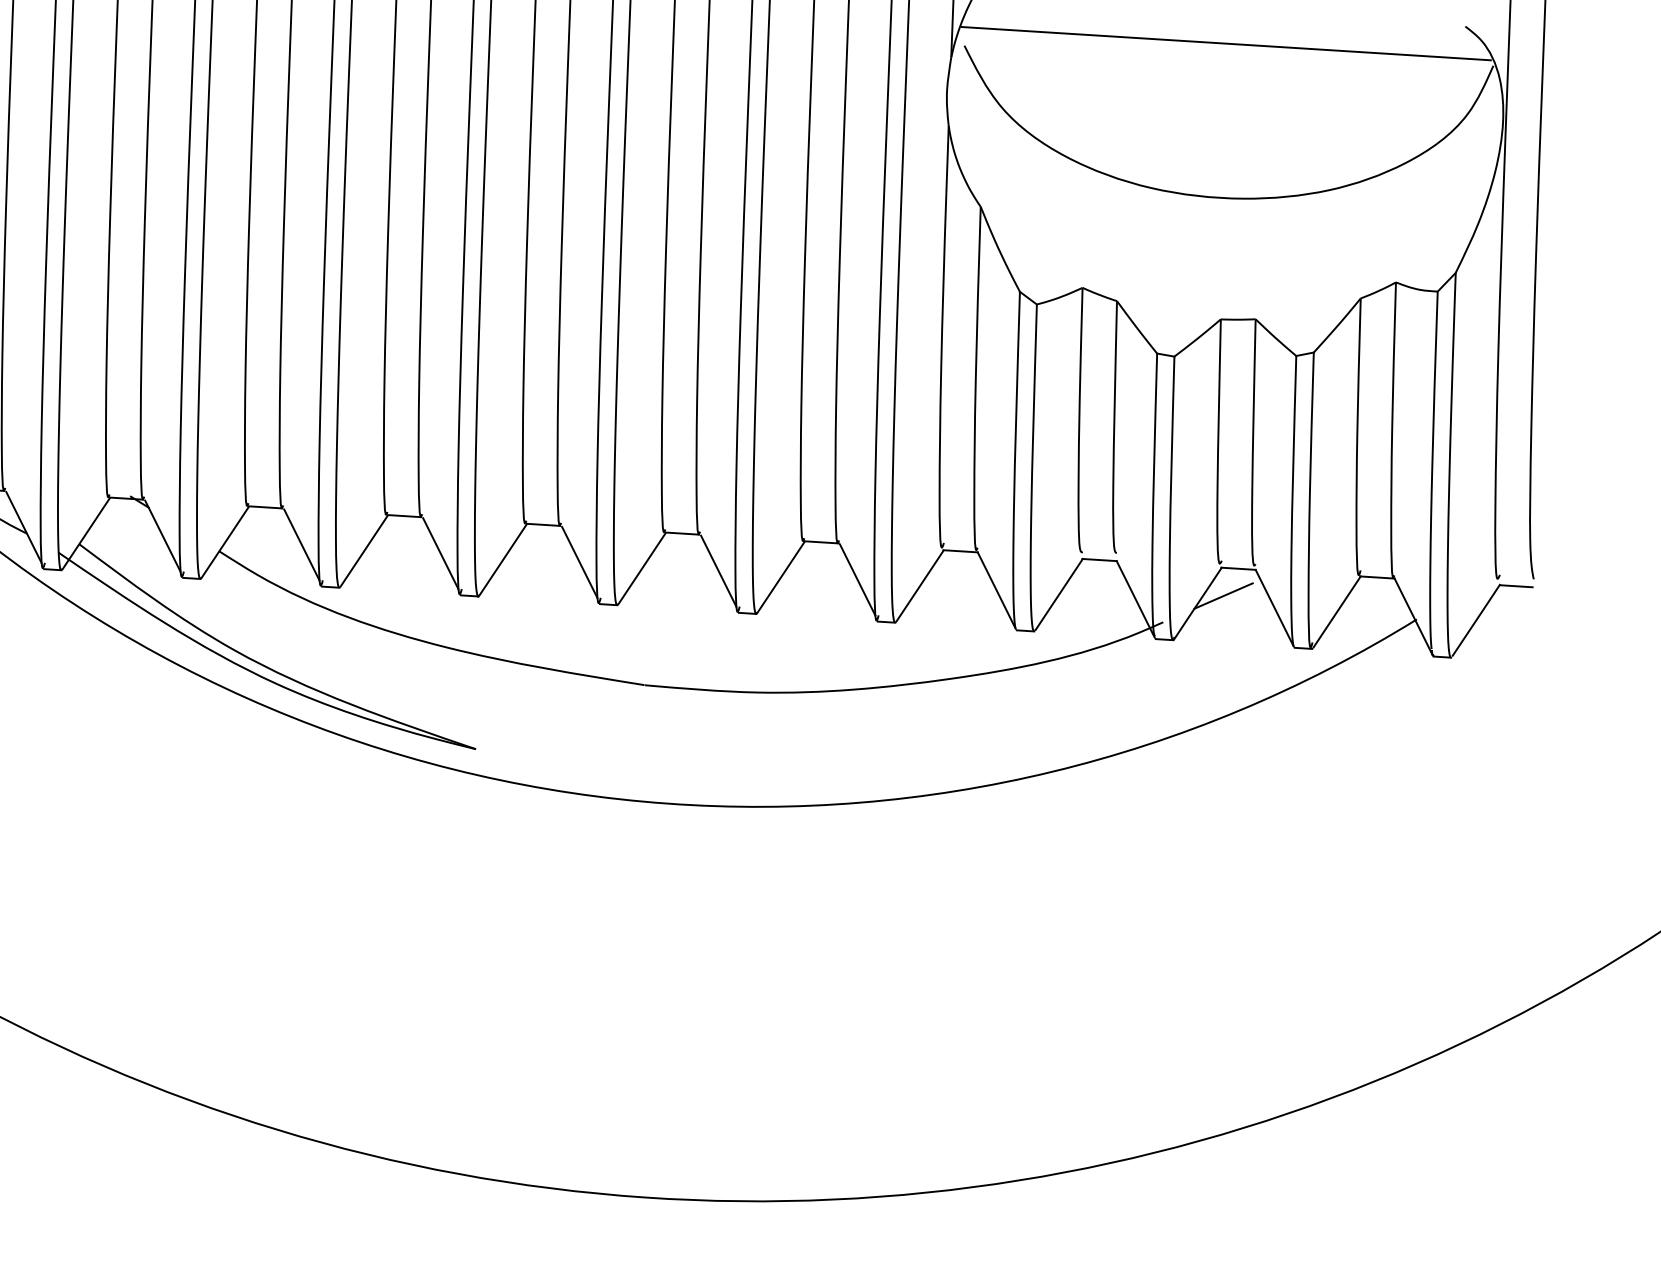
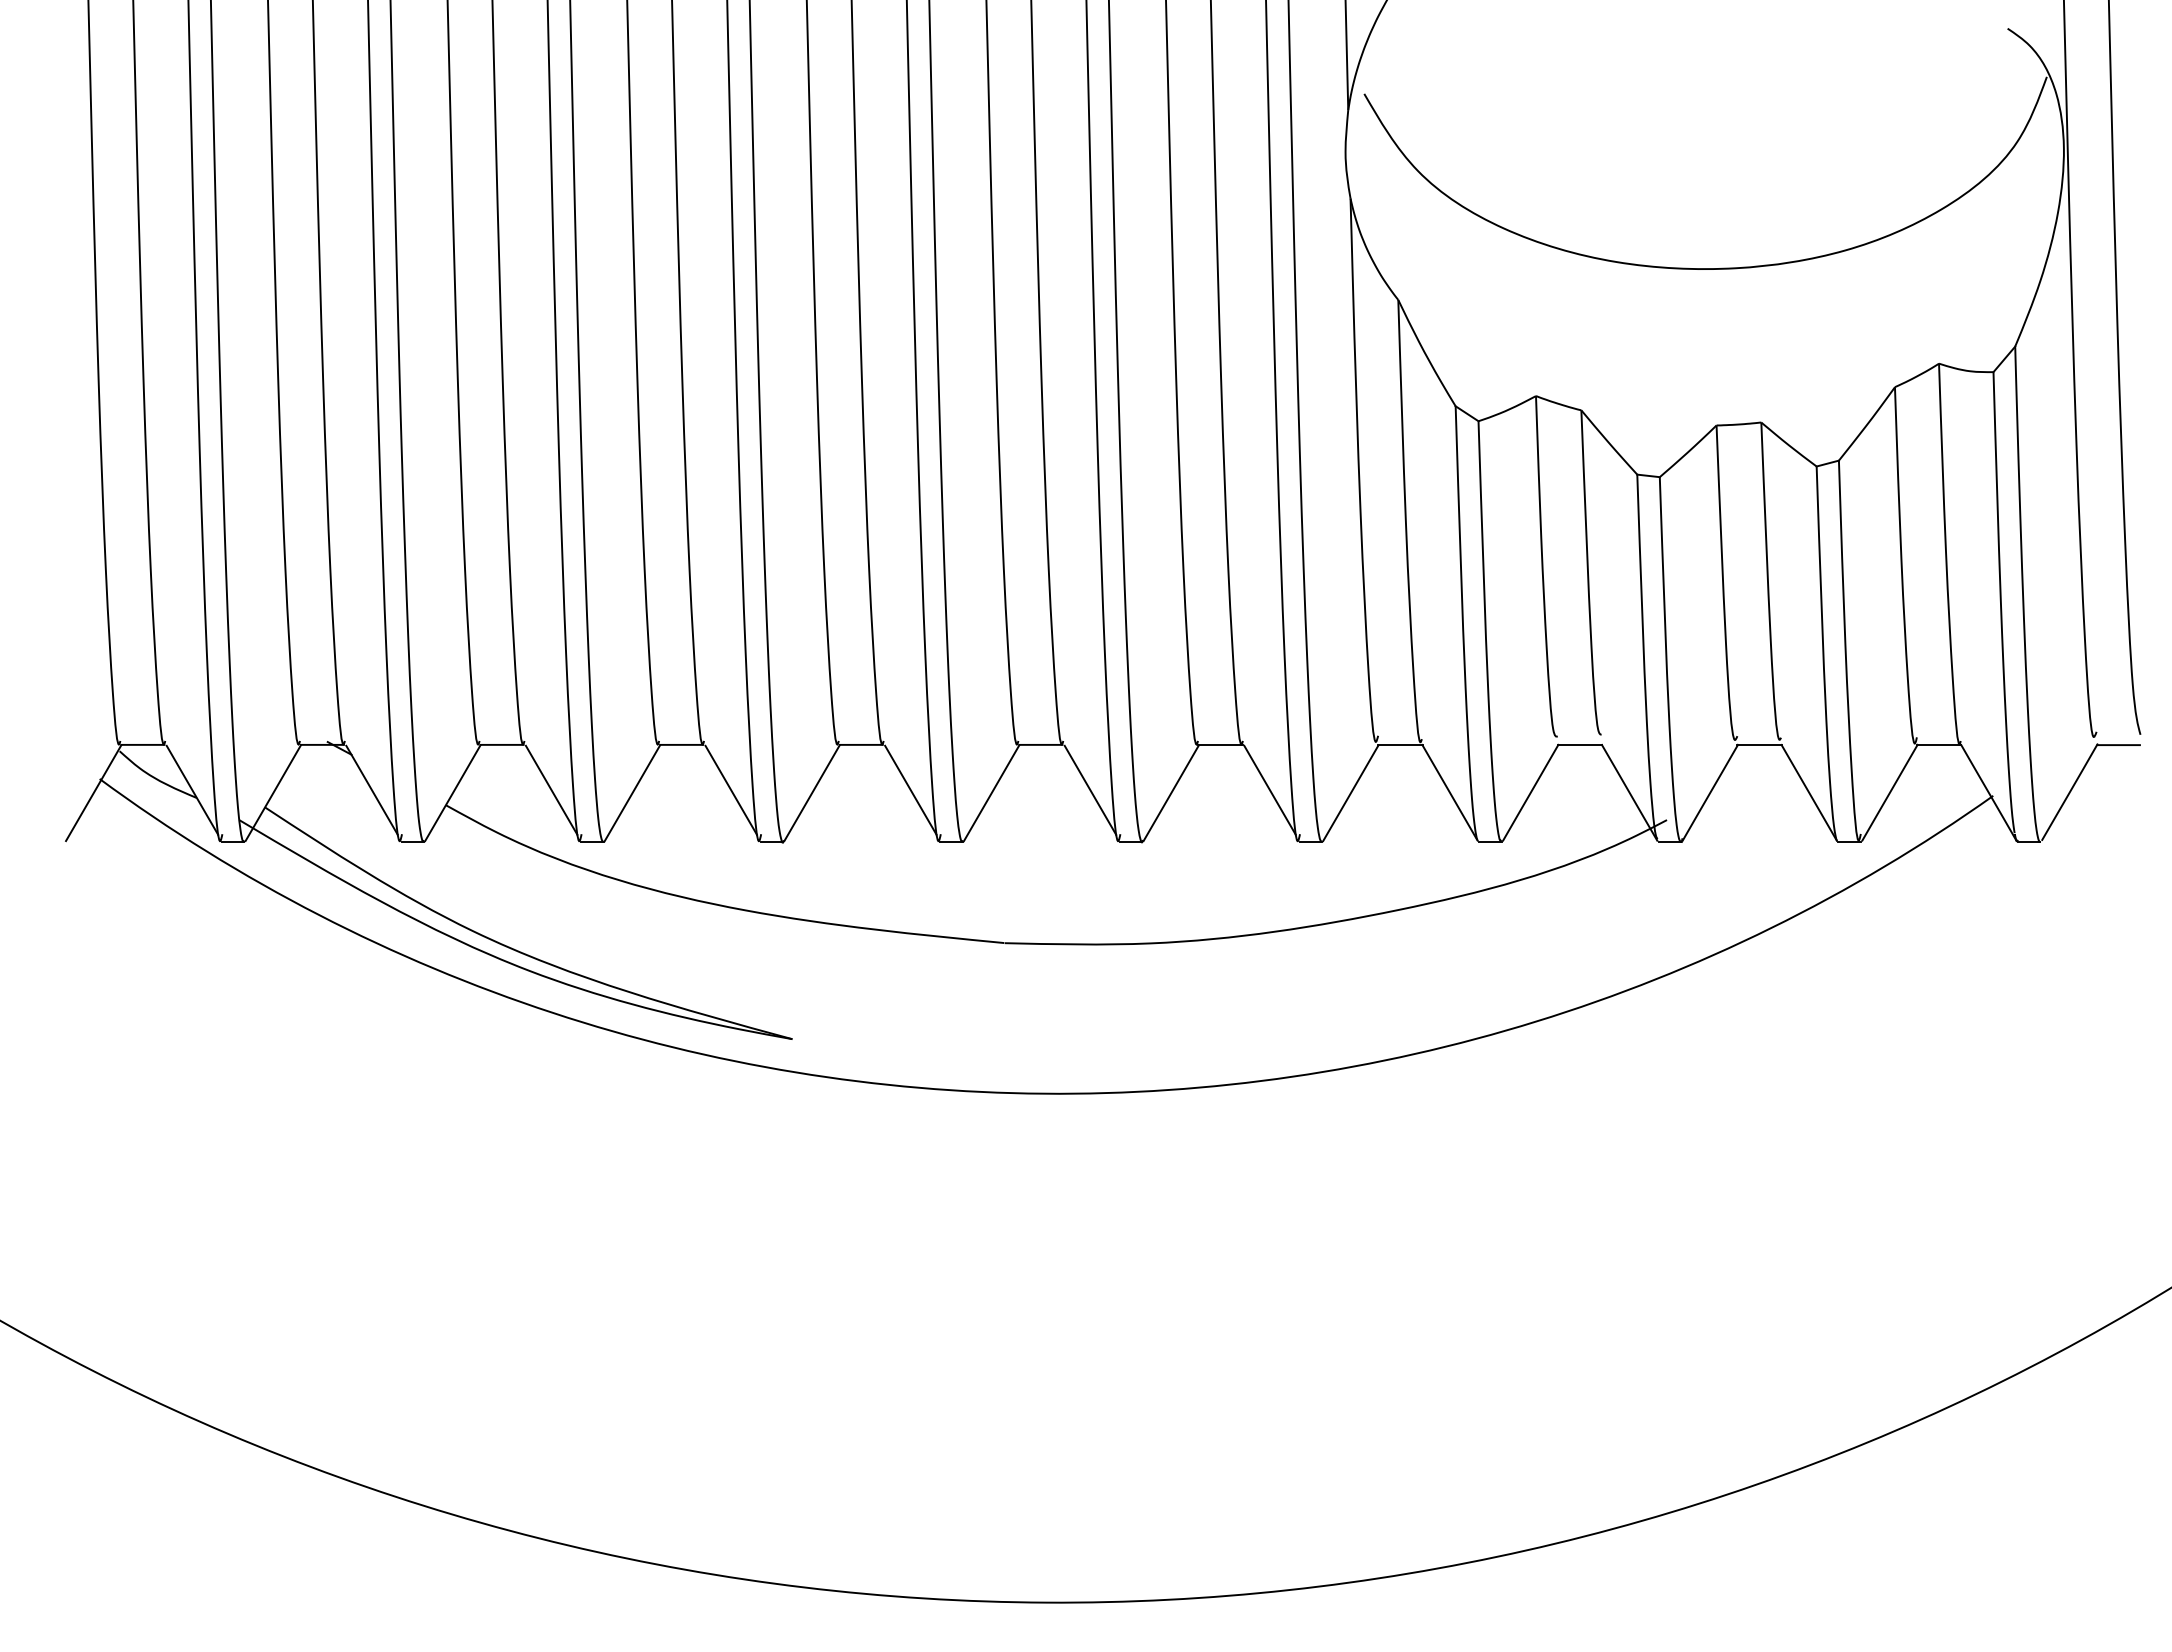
line: (1226, 44) -> (1701, 70), removed
line: (1223, 596) -> (1742, 781), removed

